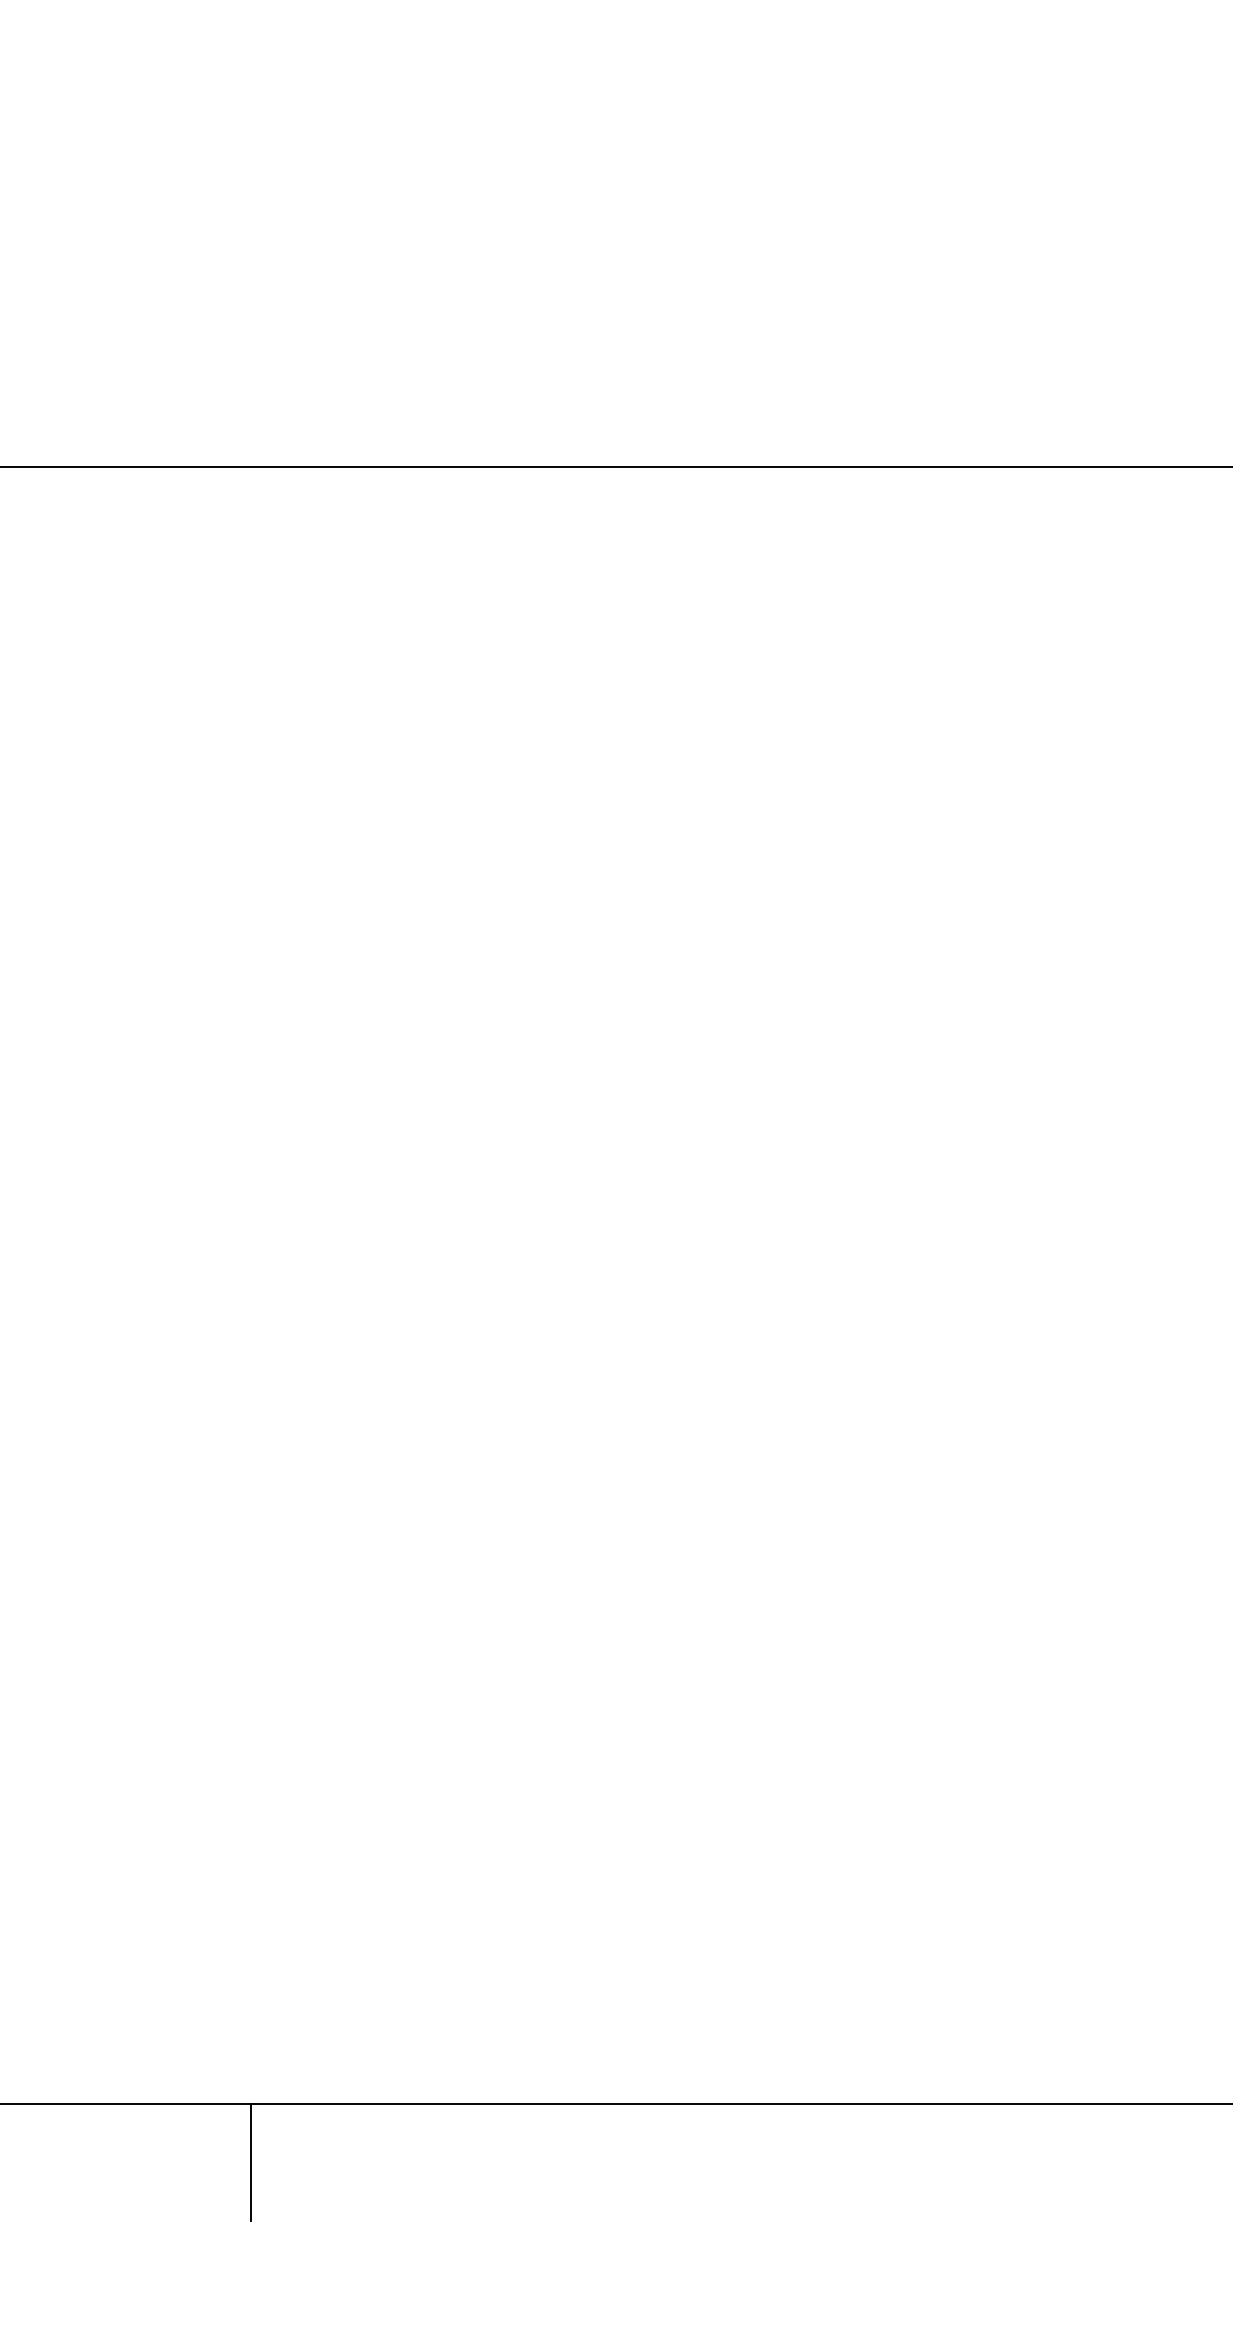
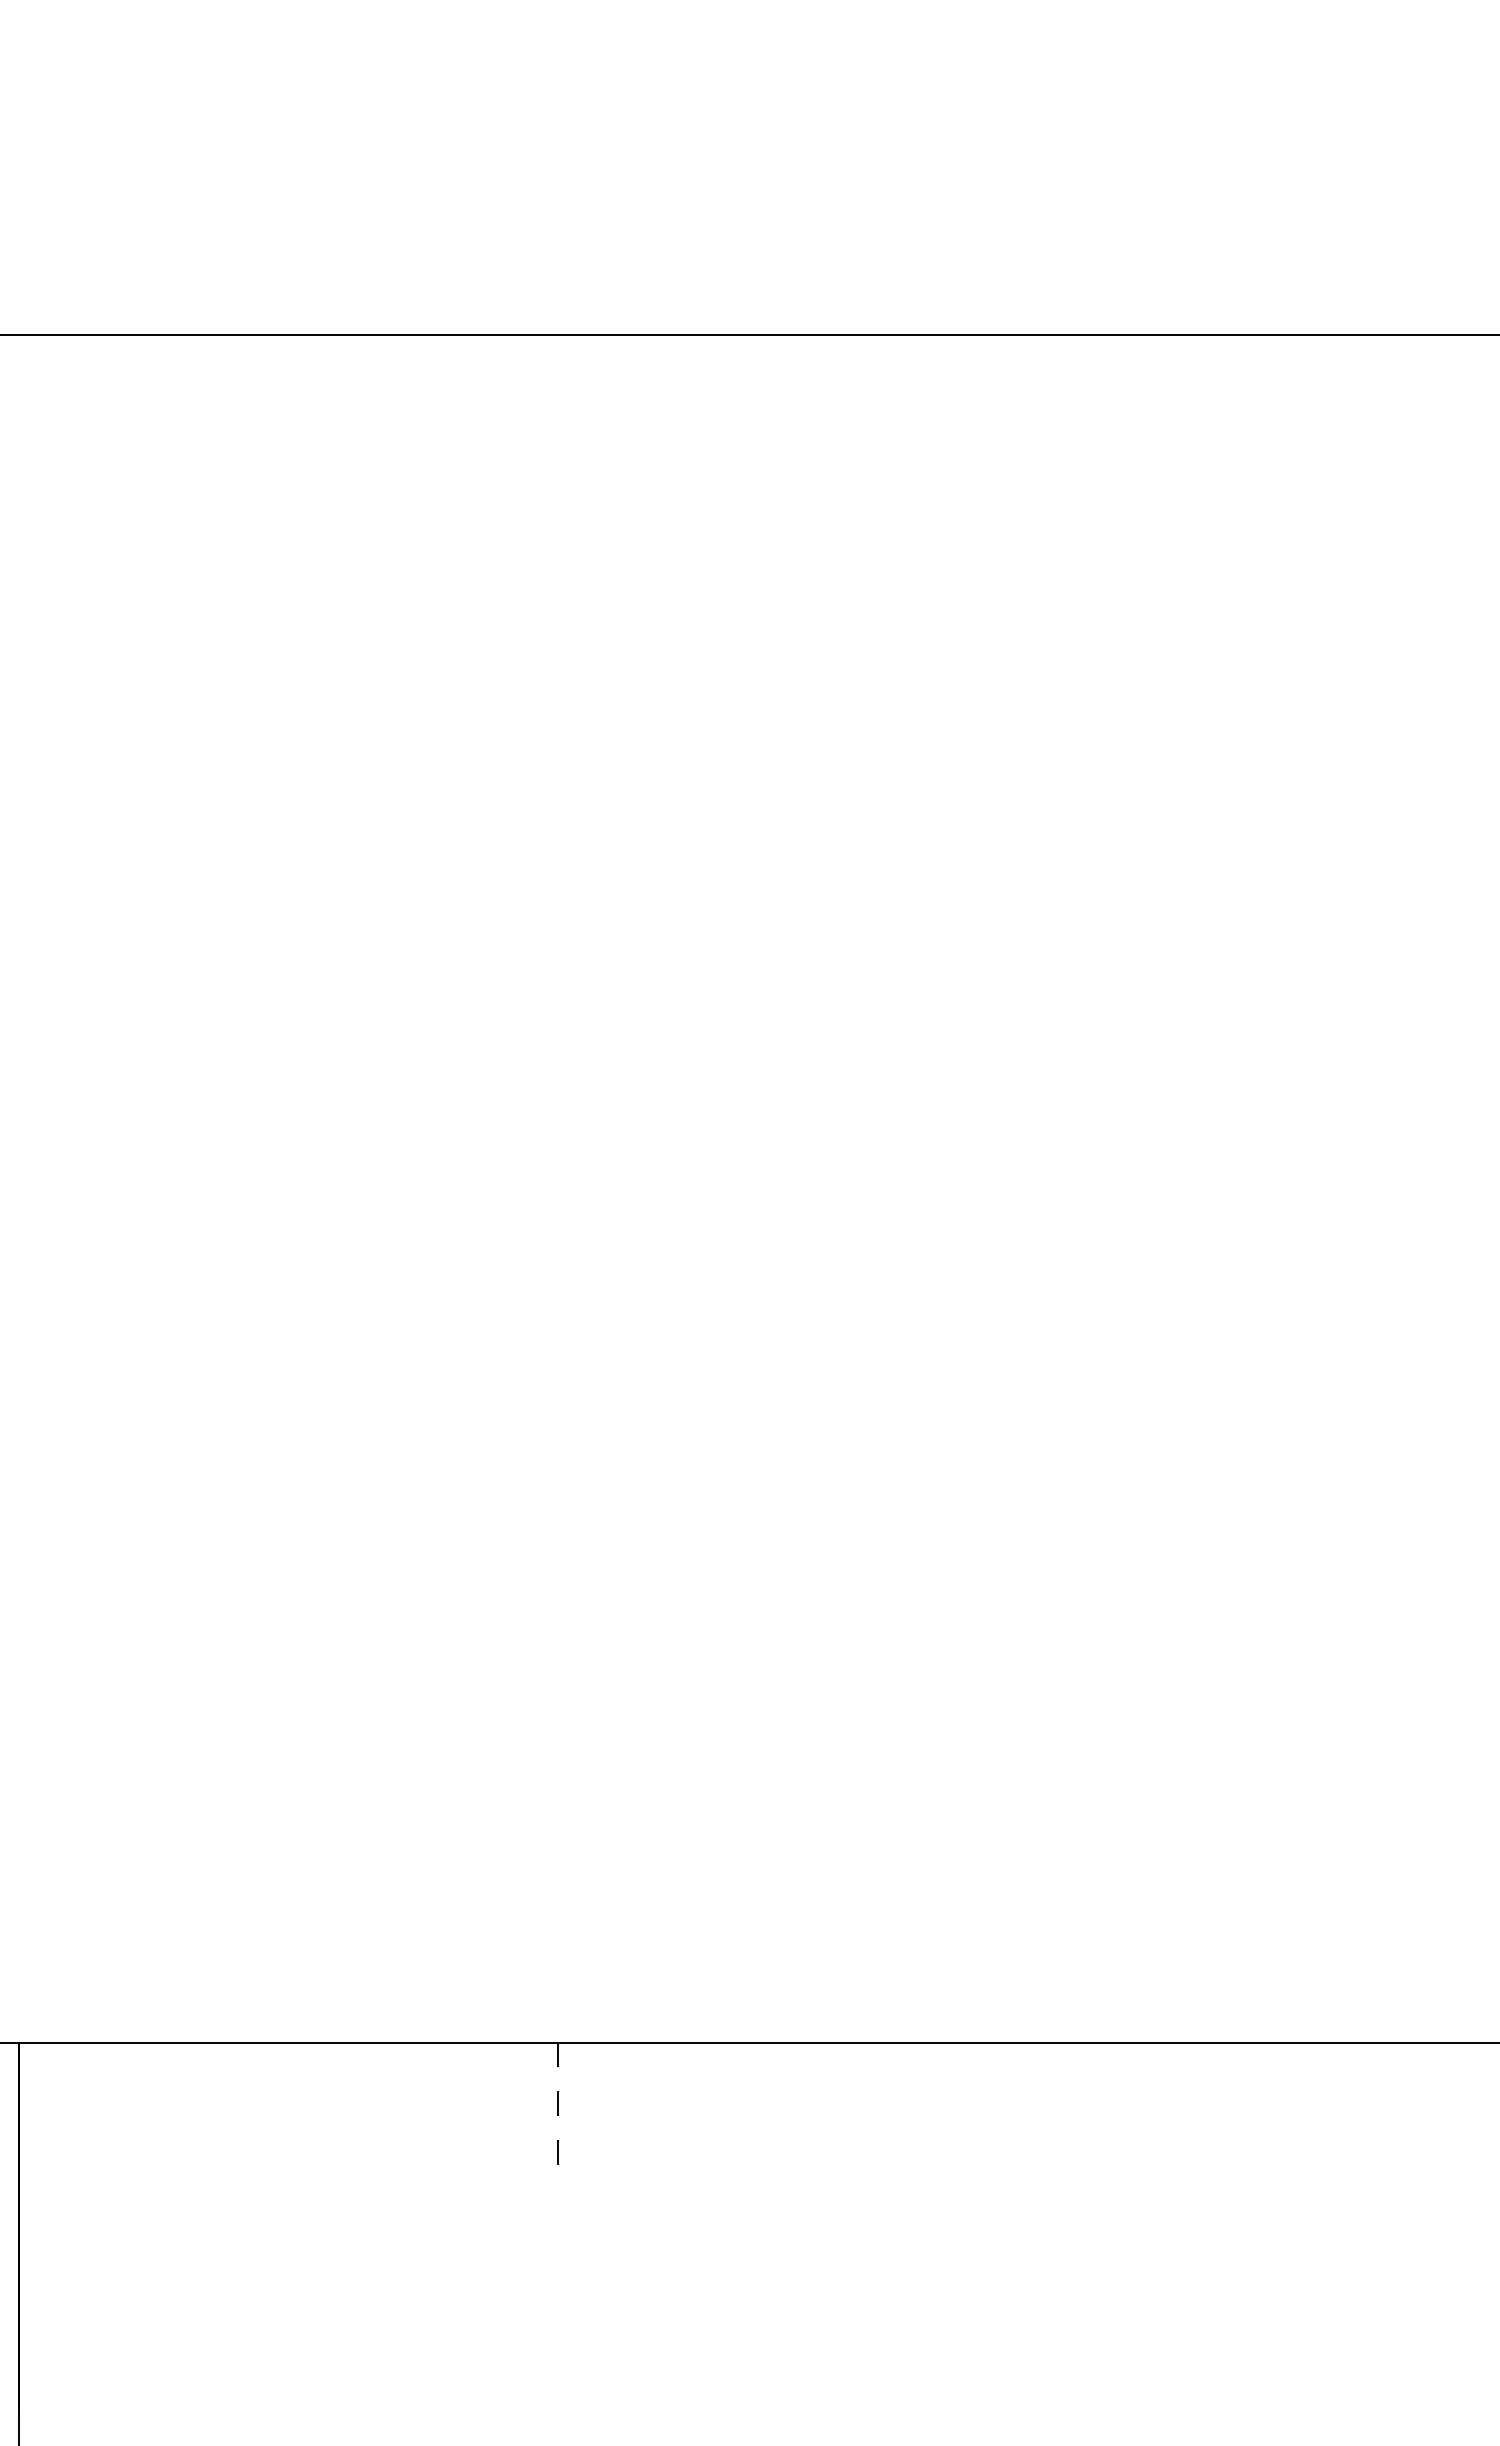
line: (251, 2162) -> (557, 2104), solid -> dashed

